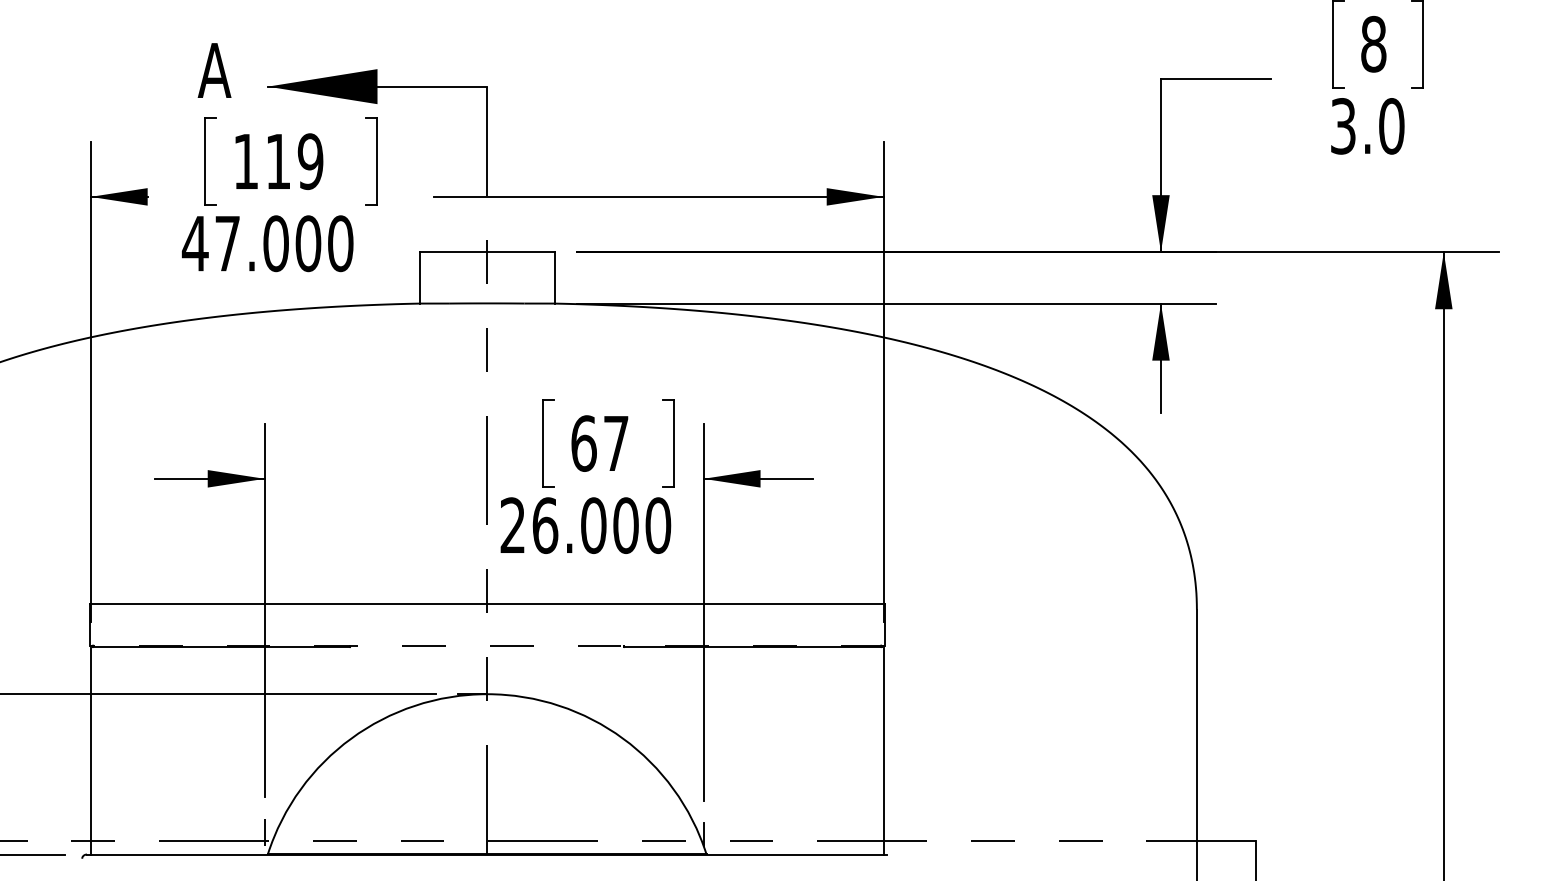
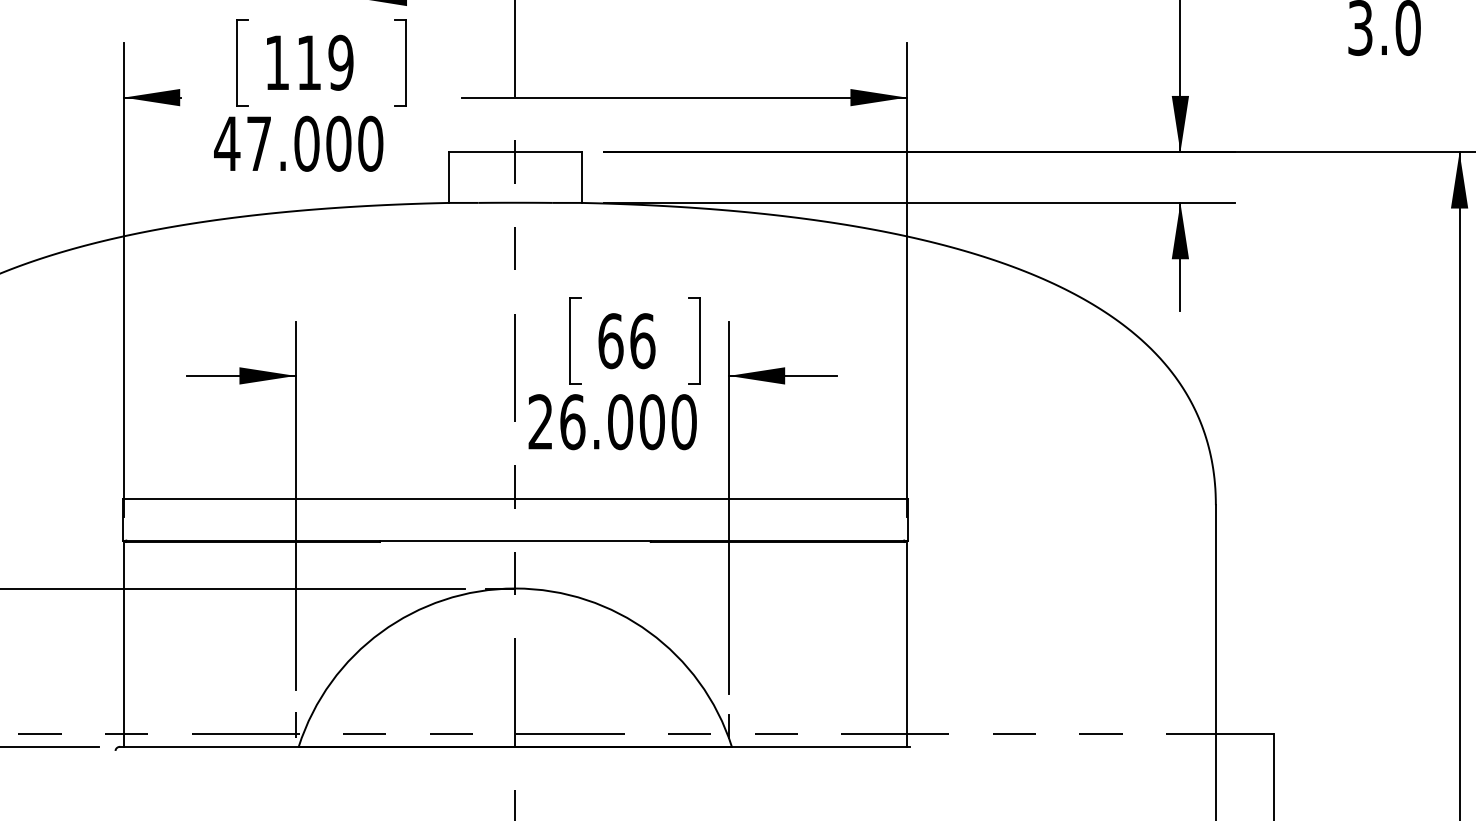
text: (616, 443) -> (642, 341), 67 -> 66
line: (487, 645) -> (515, 540), dashed -> solid

